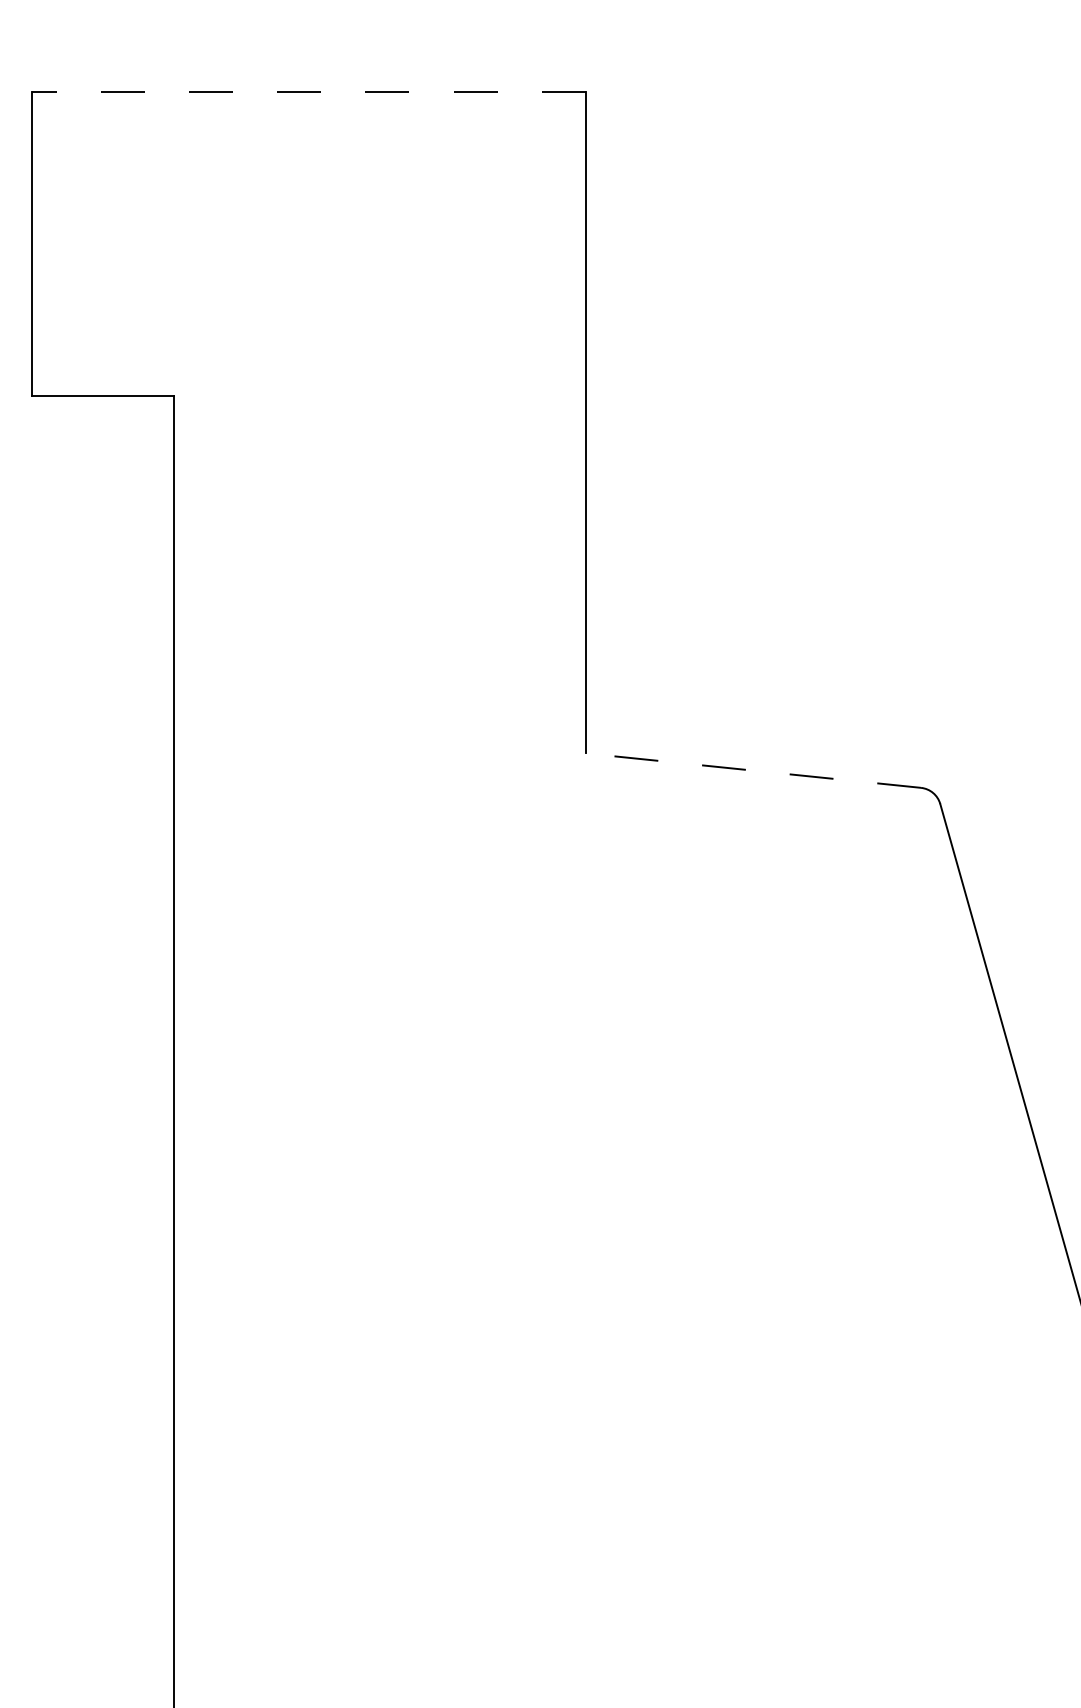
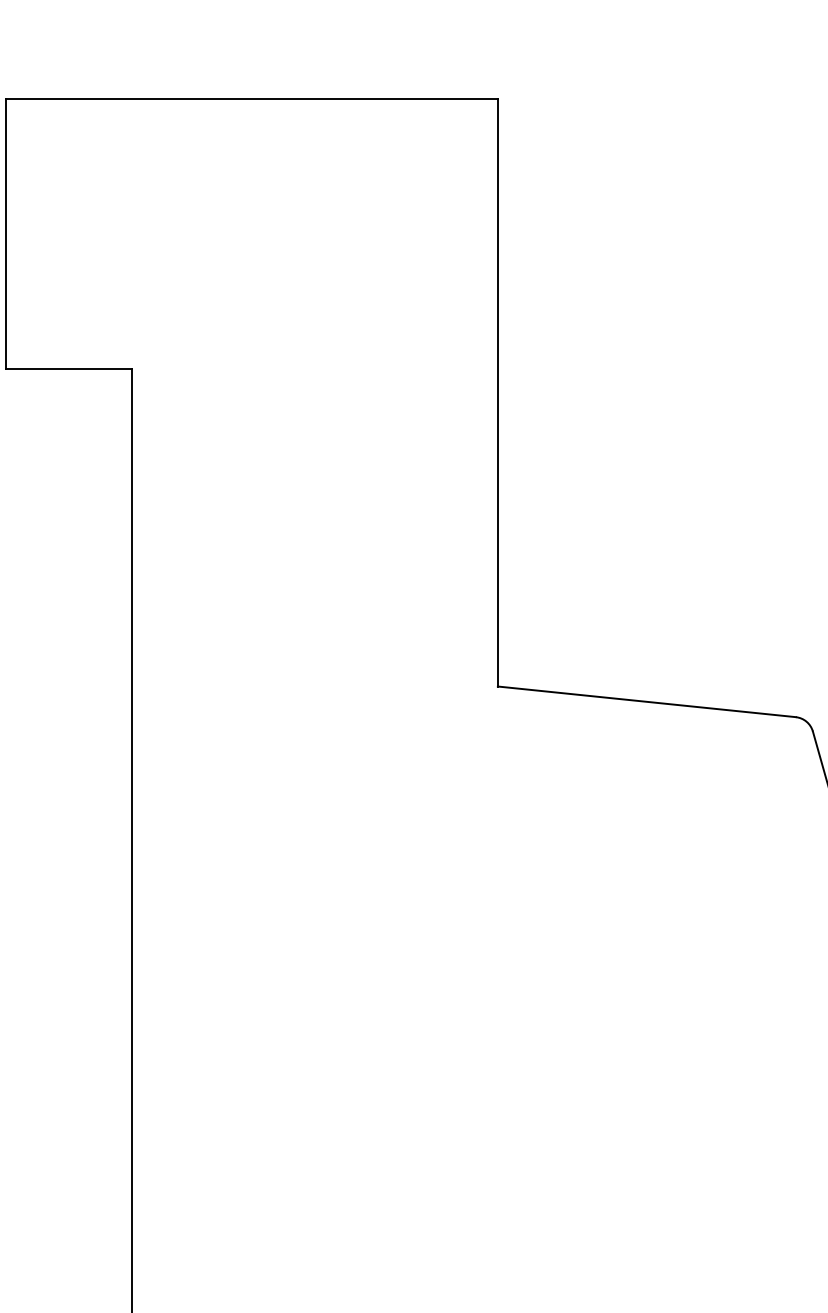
line: (308, 91) -> (251, 98), dashed -> solid
line: (753, 770) -> (647, 701), dashed -> solid

